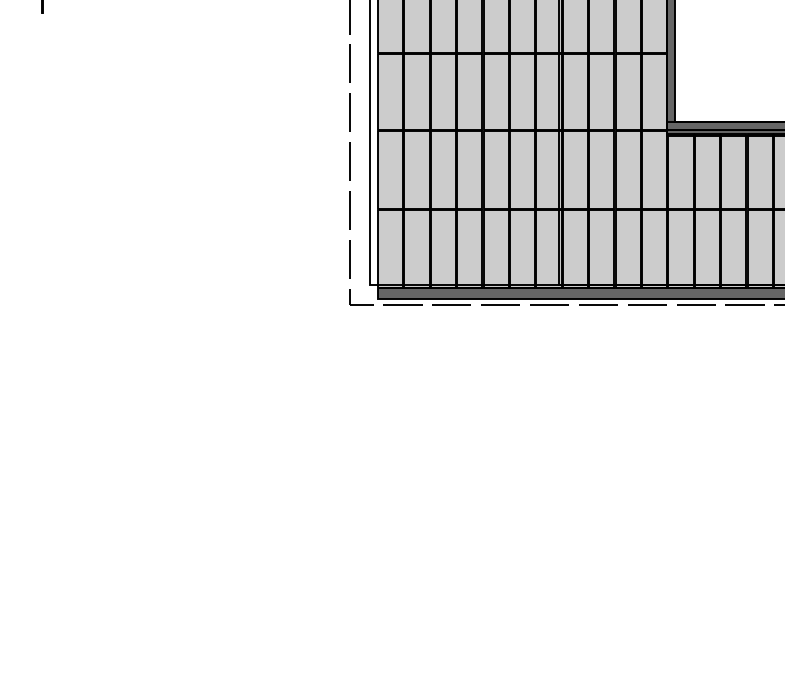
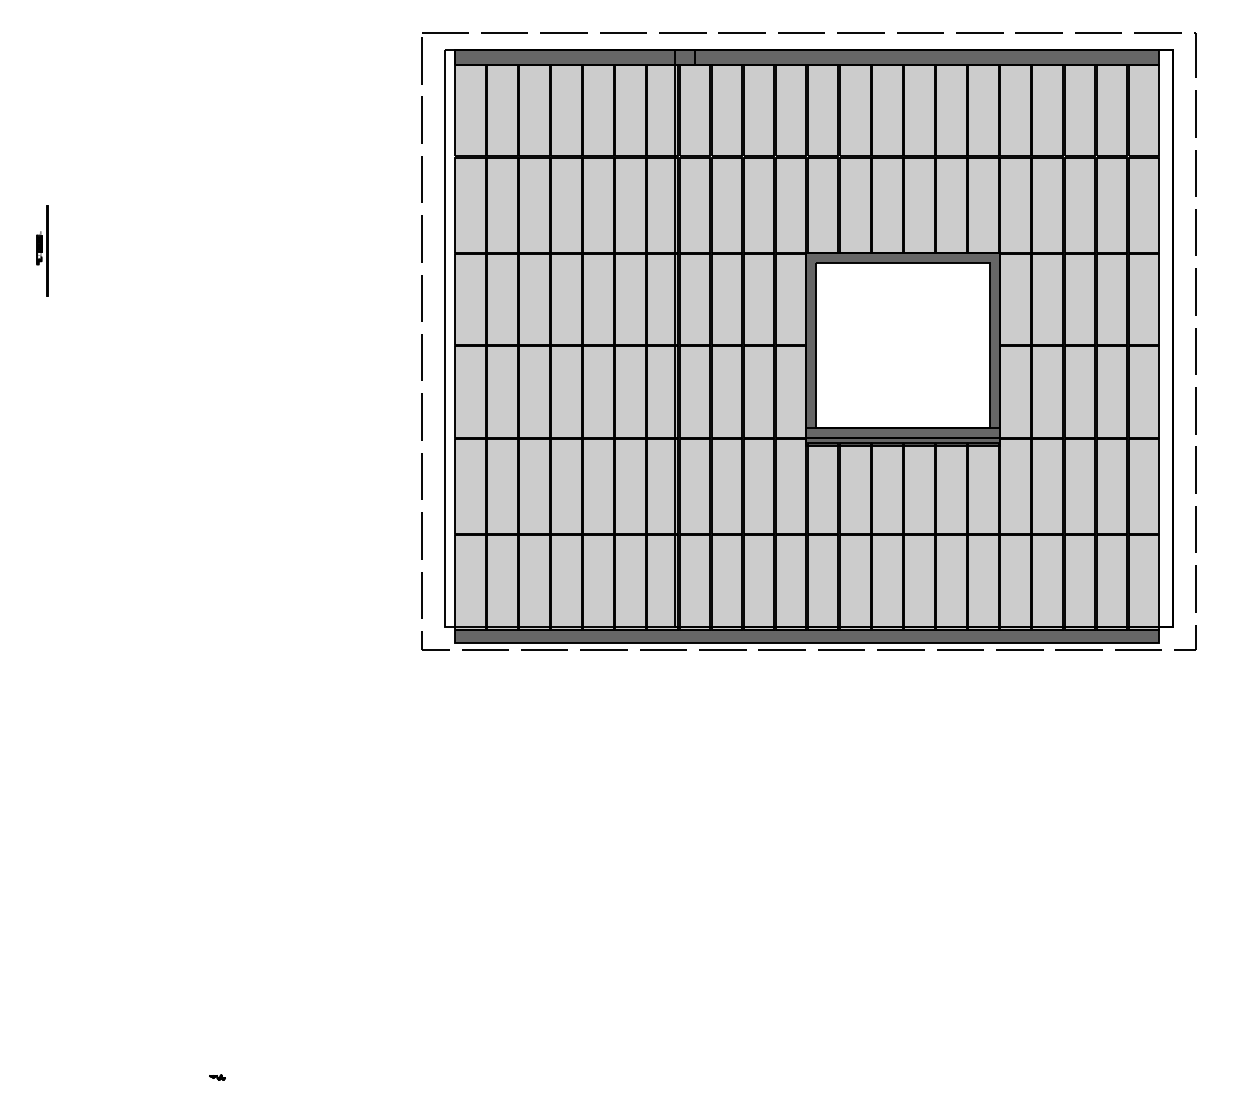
part: (182, 656) -> (217, 1077), added

